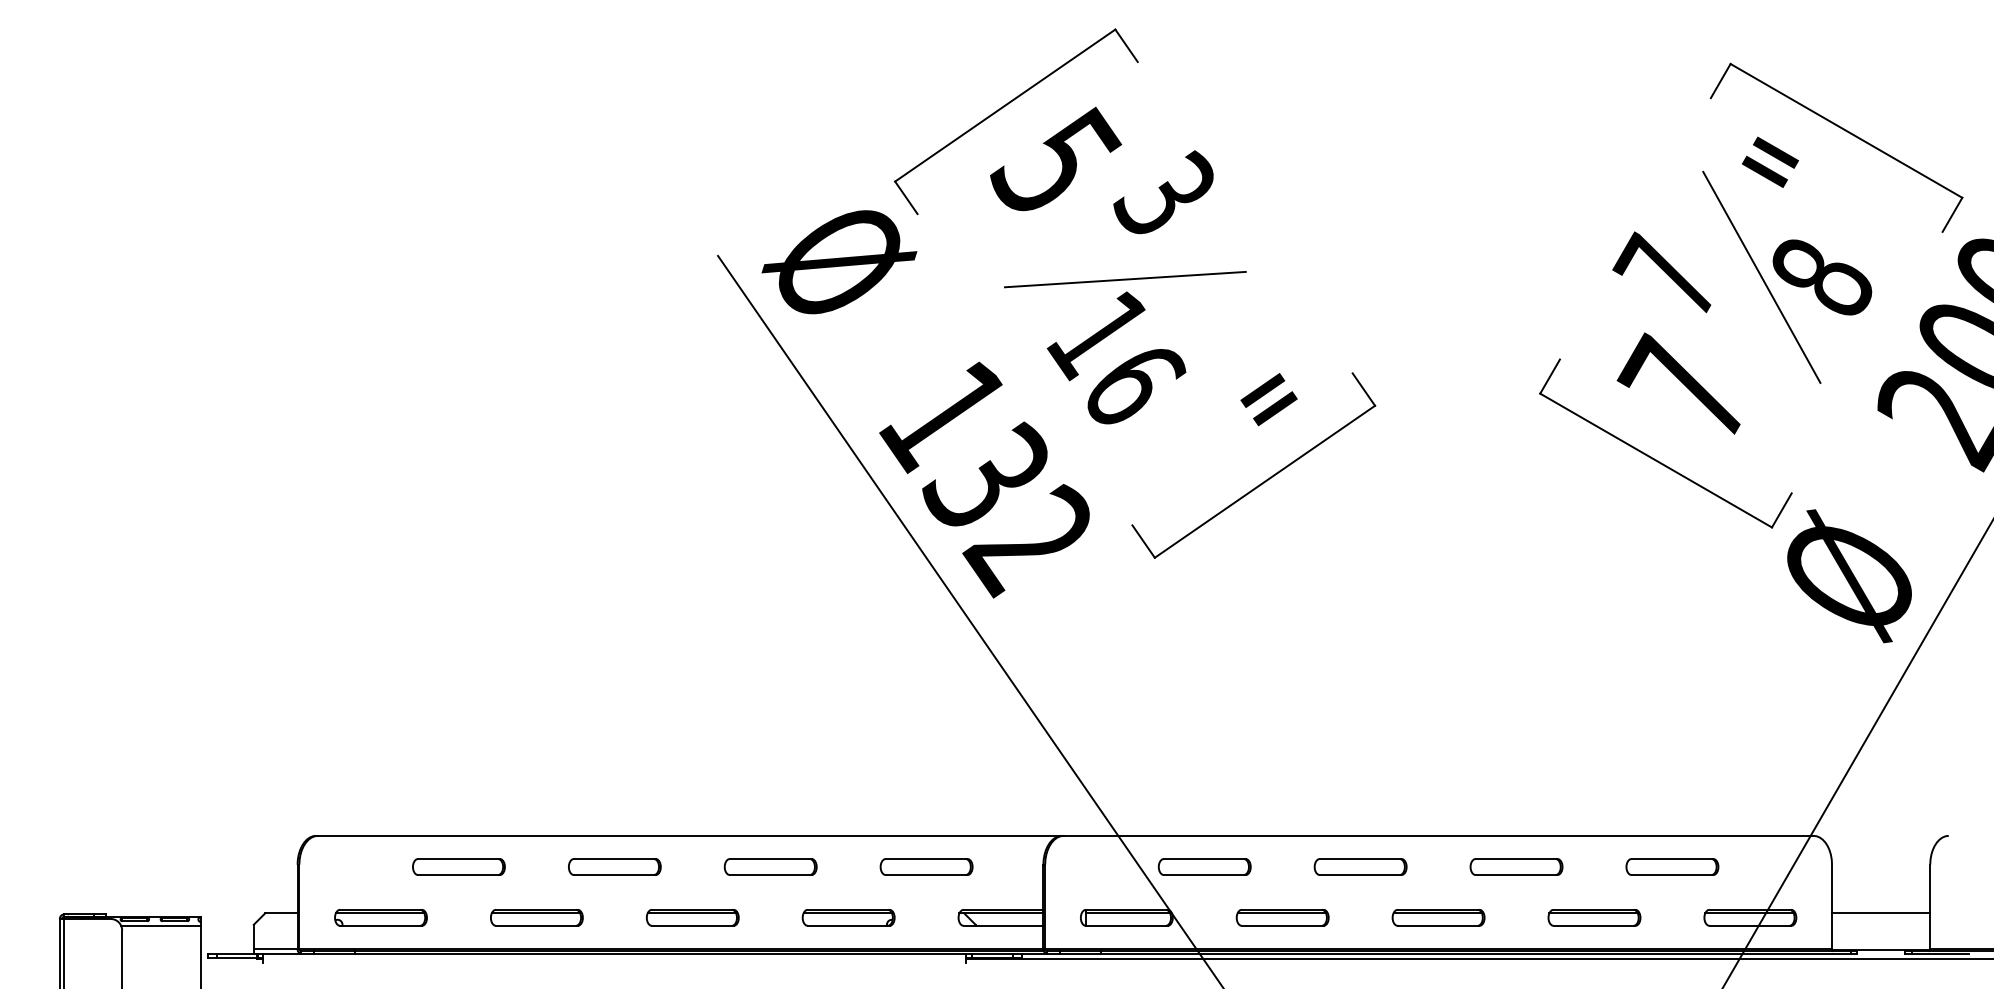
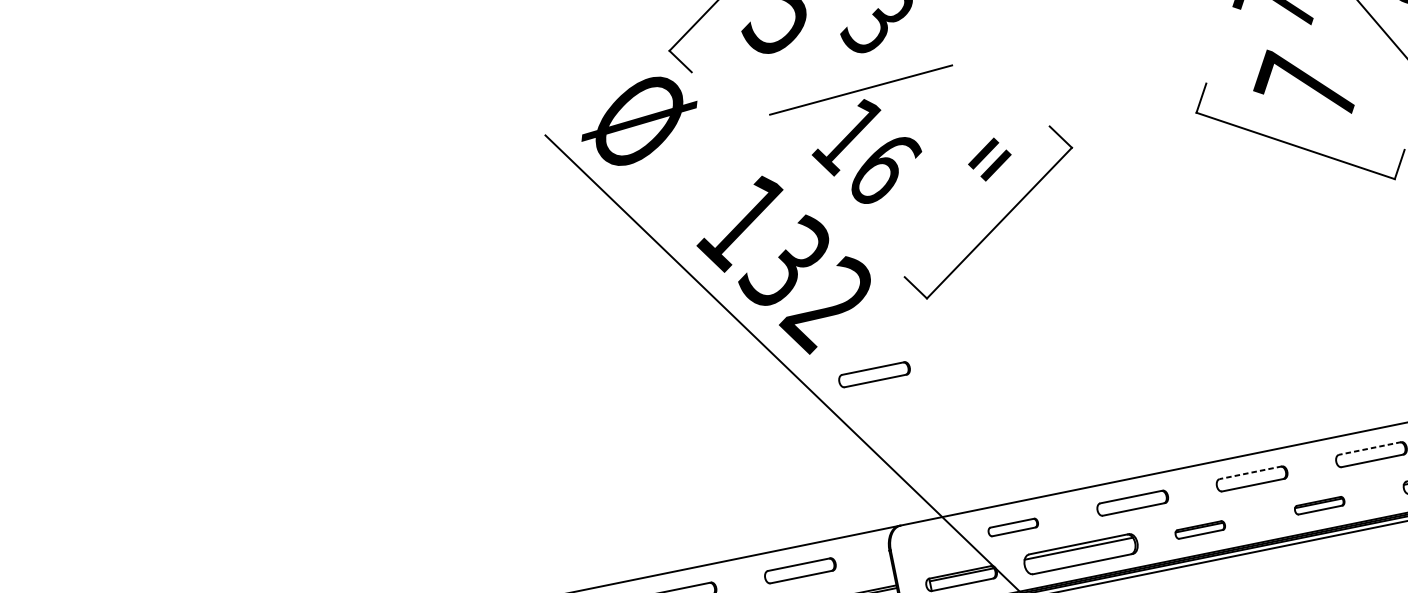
part: (1069, 639) -> (874, 374), added
line: (1516, 858) -> (1250, 472), solid -> dashed
line: (1672, 858) -> (1370, 448), solid -> dashed
part: (1204, 866) -> (1013, 527), size x0.7
part: (1282, 917) -> (1080, 554), size x1.6
part: (1438, 917) -> (1200, 529), size x0.7
part: (1594, 917) -> (1319, 505), size x0.7

